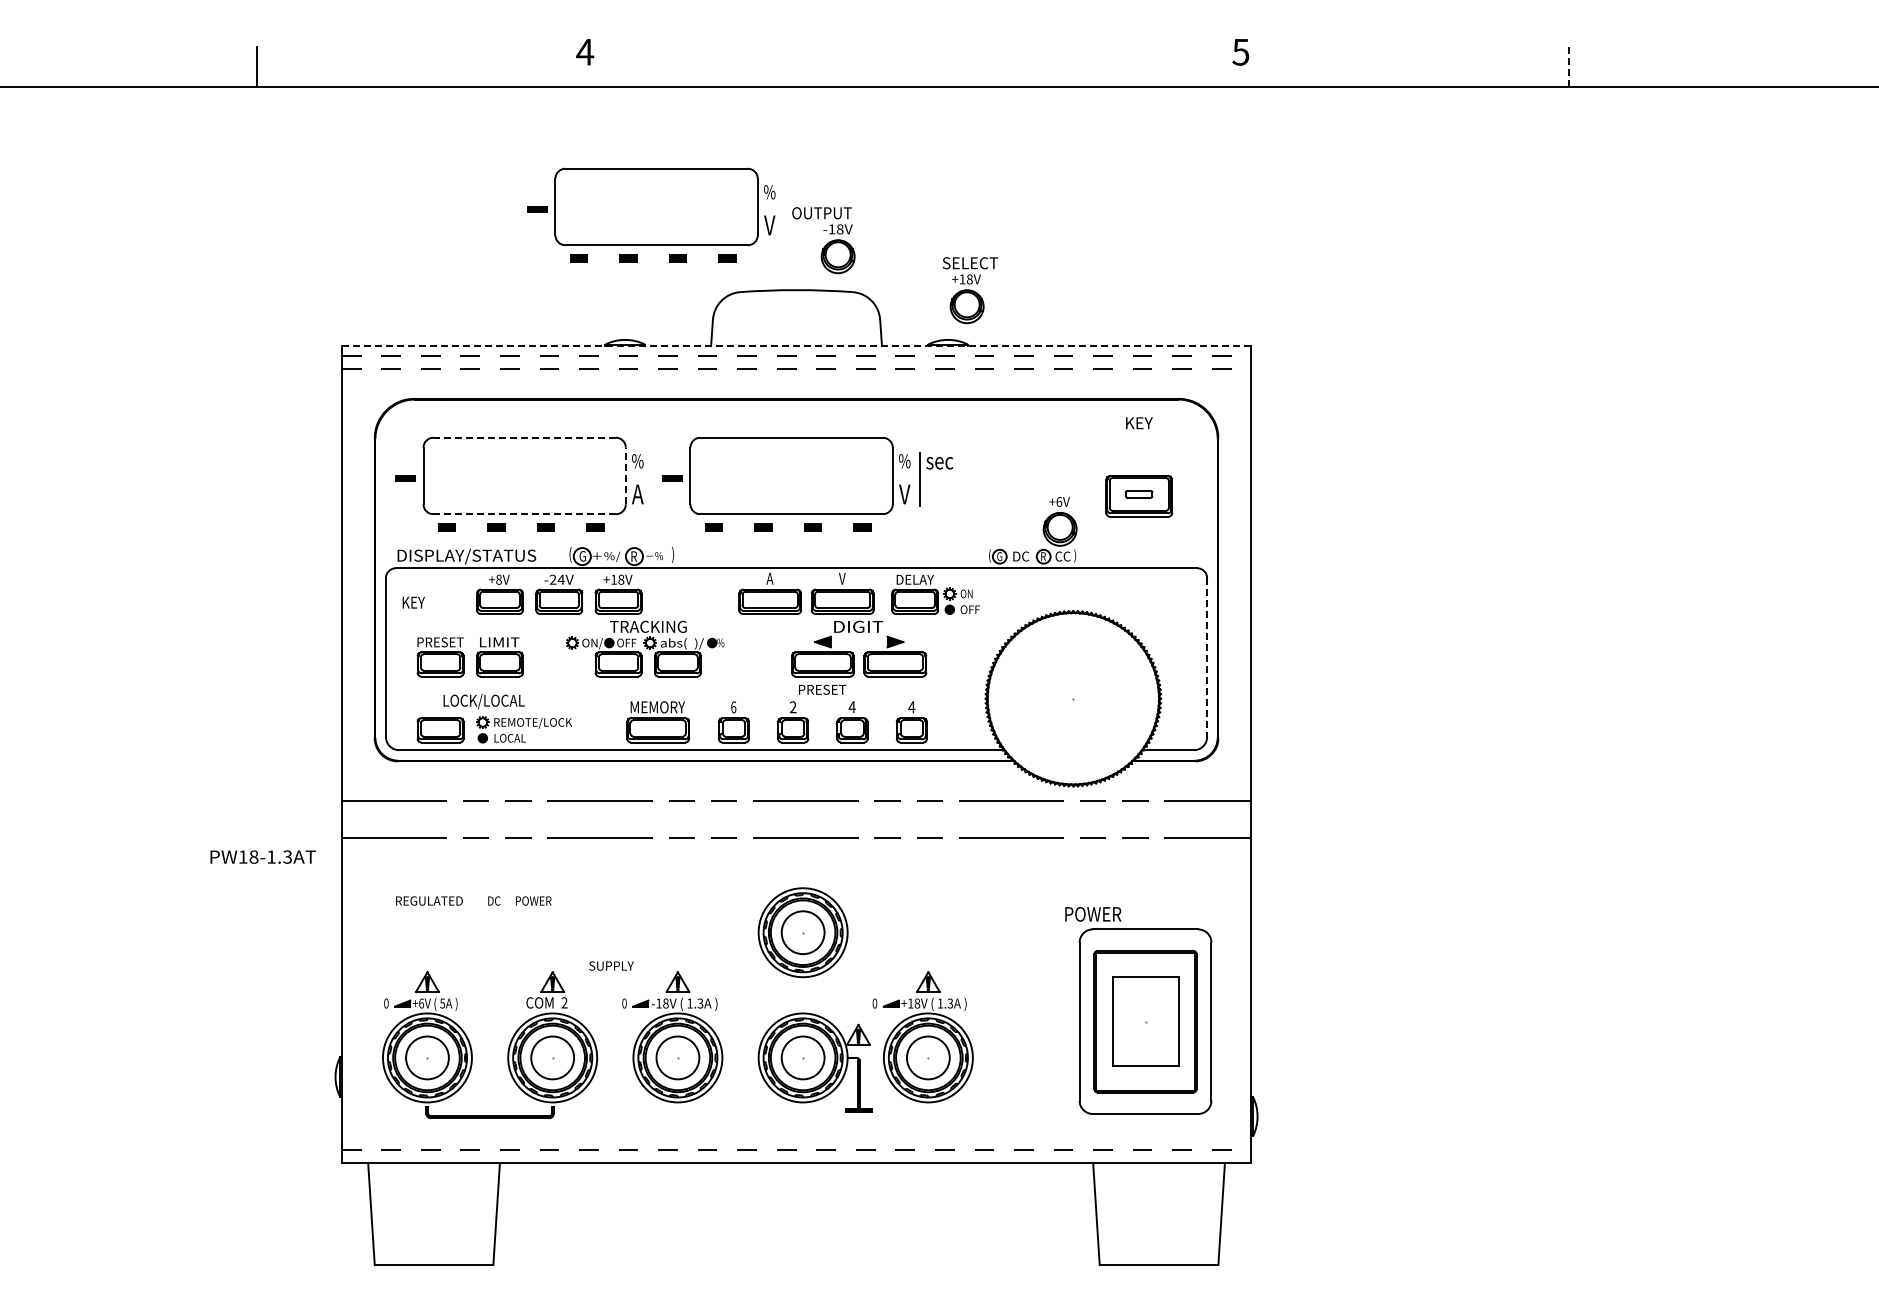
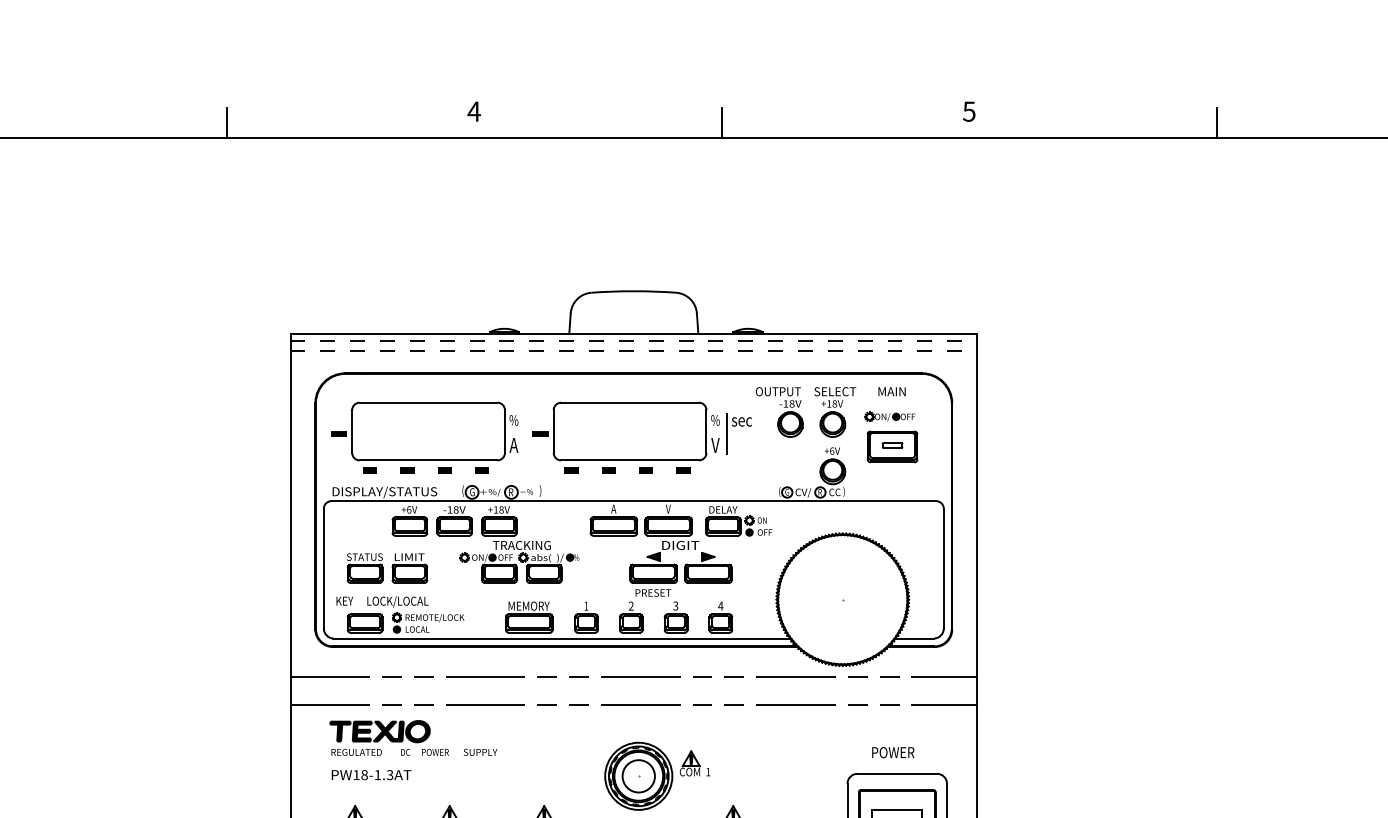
line: (913, 66) -> (722, 122), added
line: (1569, 67) -> (1217, 123), dashed -> solid
part: (651, 214) -> (524, 234), removed
part: (823, 240) -> (779, 412), moved
part: (970, 290) -> (835, 412), moved
line: (796, 346) -> (633, 333), dashed -> solid
text: (1138, 423) -> (891, 391), KEY -> MAIN
line: (525, 437) -> (429, 402), dashed -> solid
part: (1135, 456) -> (889, 416), added
line: (625, 475) -> (504, 431), dashed -> solid
line: (525, 514) -> (429, 460), dashed -> solid
text: (1020, 556) -> (802, 492), DC -> CV/
text: (498, 579) -> (408, 509), +8V -> +6V
text: (556, 579) -> (452, 509), -24V -> -18V
text: (413, 602) -> (344, 601), moved
text: (440, 642) -> (365, 557), PRESET -> STATUS
line: (1207, 658) -> (944, 569), dashed -> solid
text: (733, 707) -> (586, 606), 6 -> 1
text: (851, 707) -> (675, 606), 4 -> 3
text: (262, 856) -> (371, 774), moved
part: (460, 873) -> (380, 731), added
text: (1093, 913) -> (893, 752), moved
part: (877, 915) -> (694, 763), added
text: (611, 965) -> (480, 752), moved

